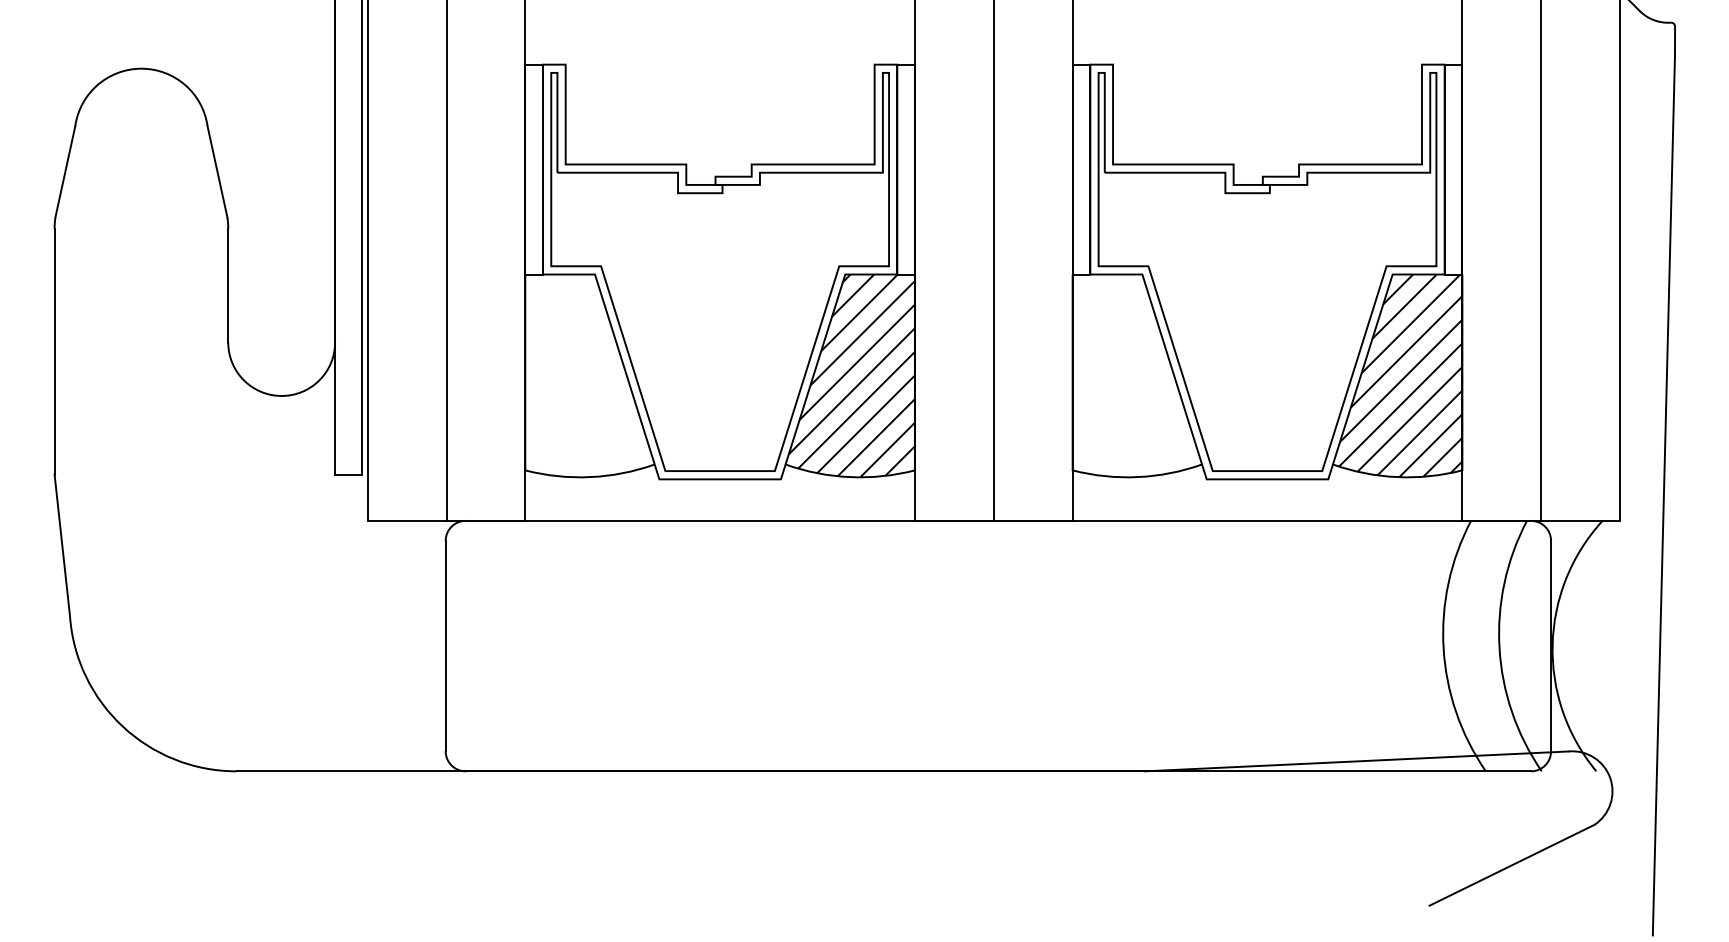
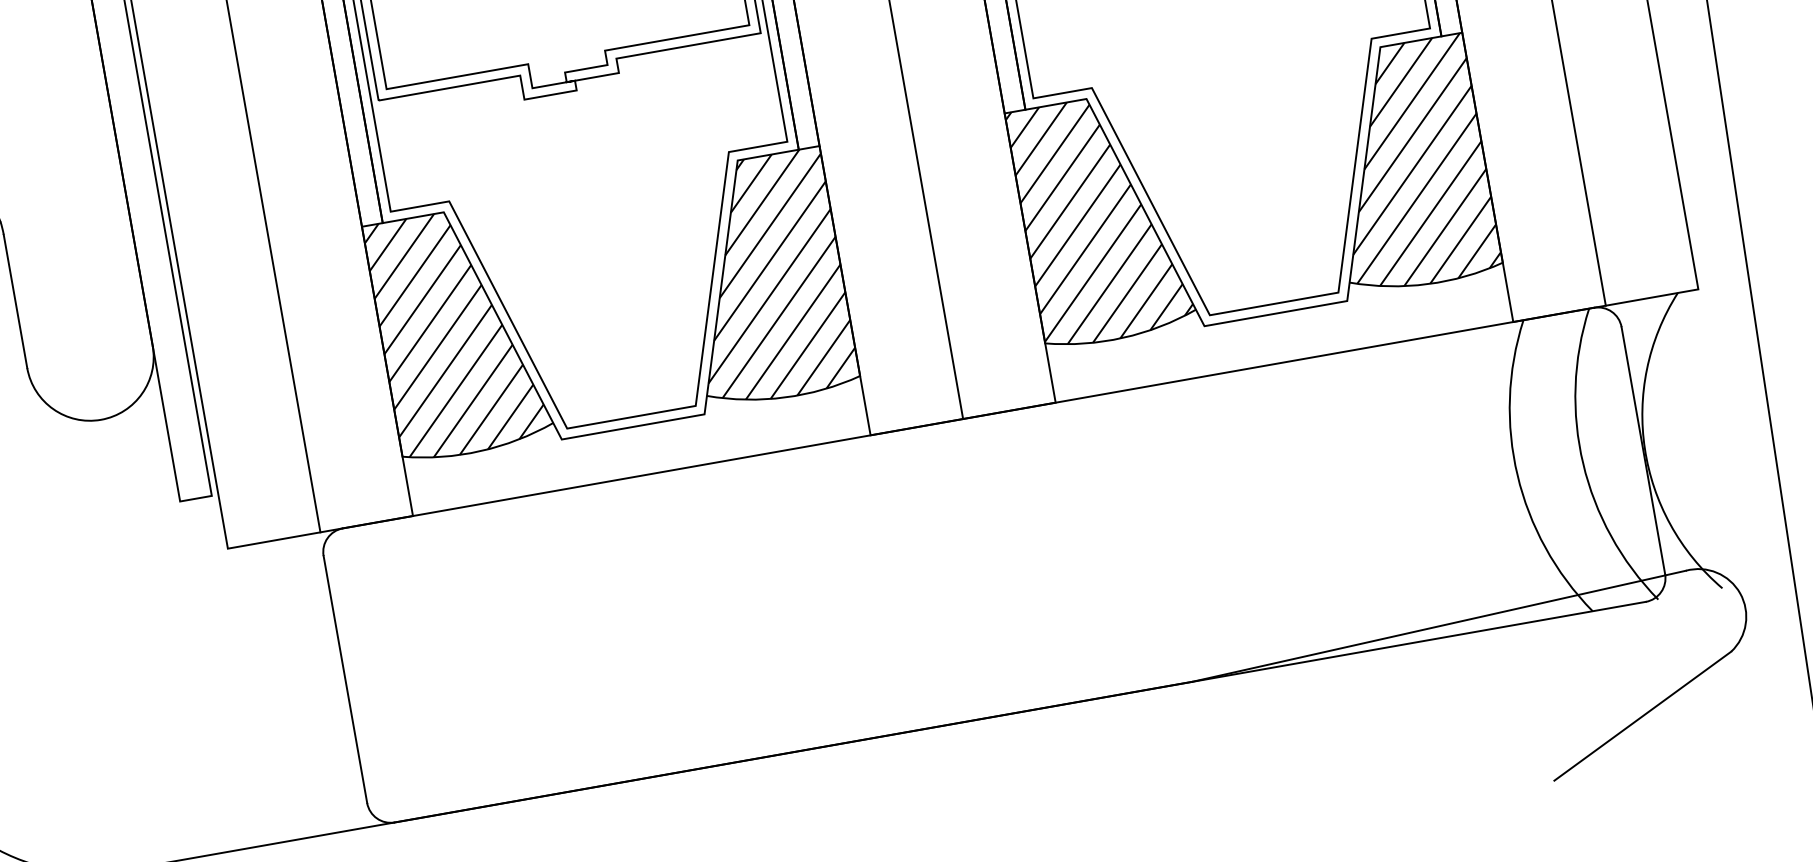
hatch: (587, 375) -> (455, 332), added
hatch: (1136, 375) -> (1100, 218), added

